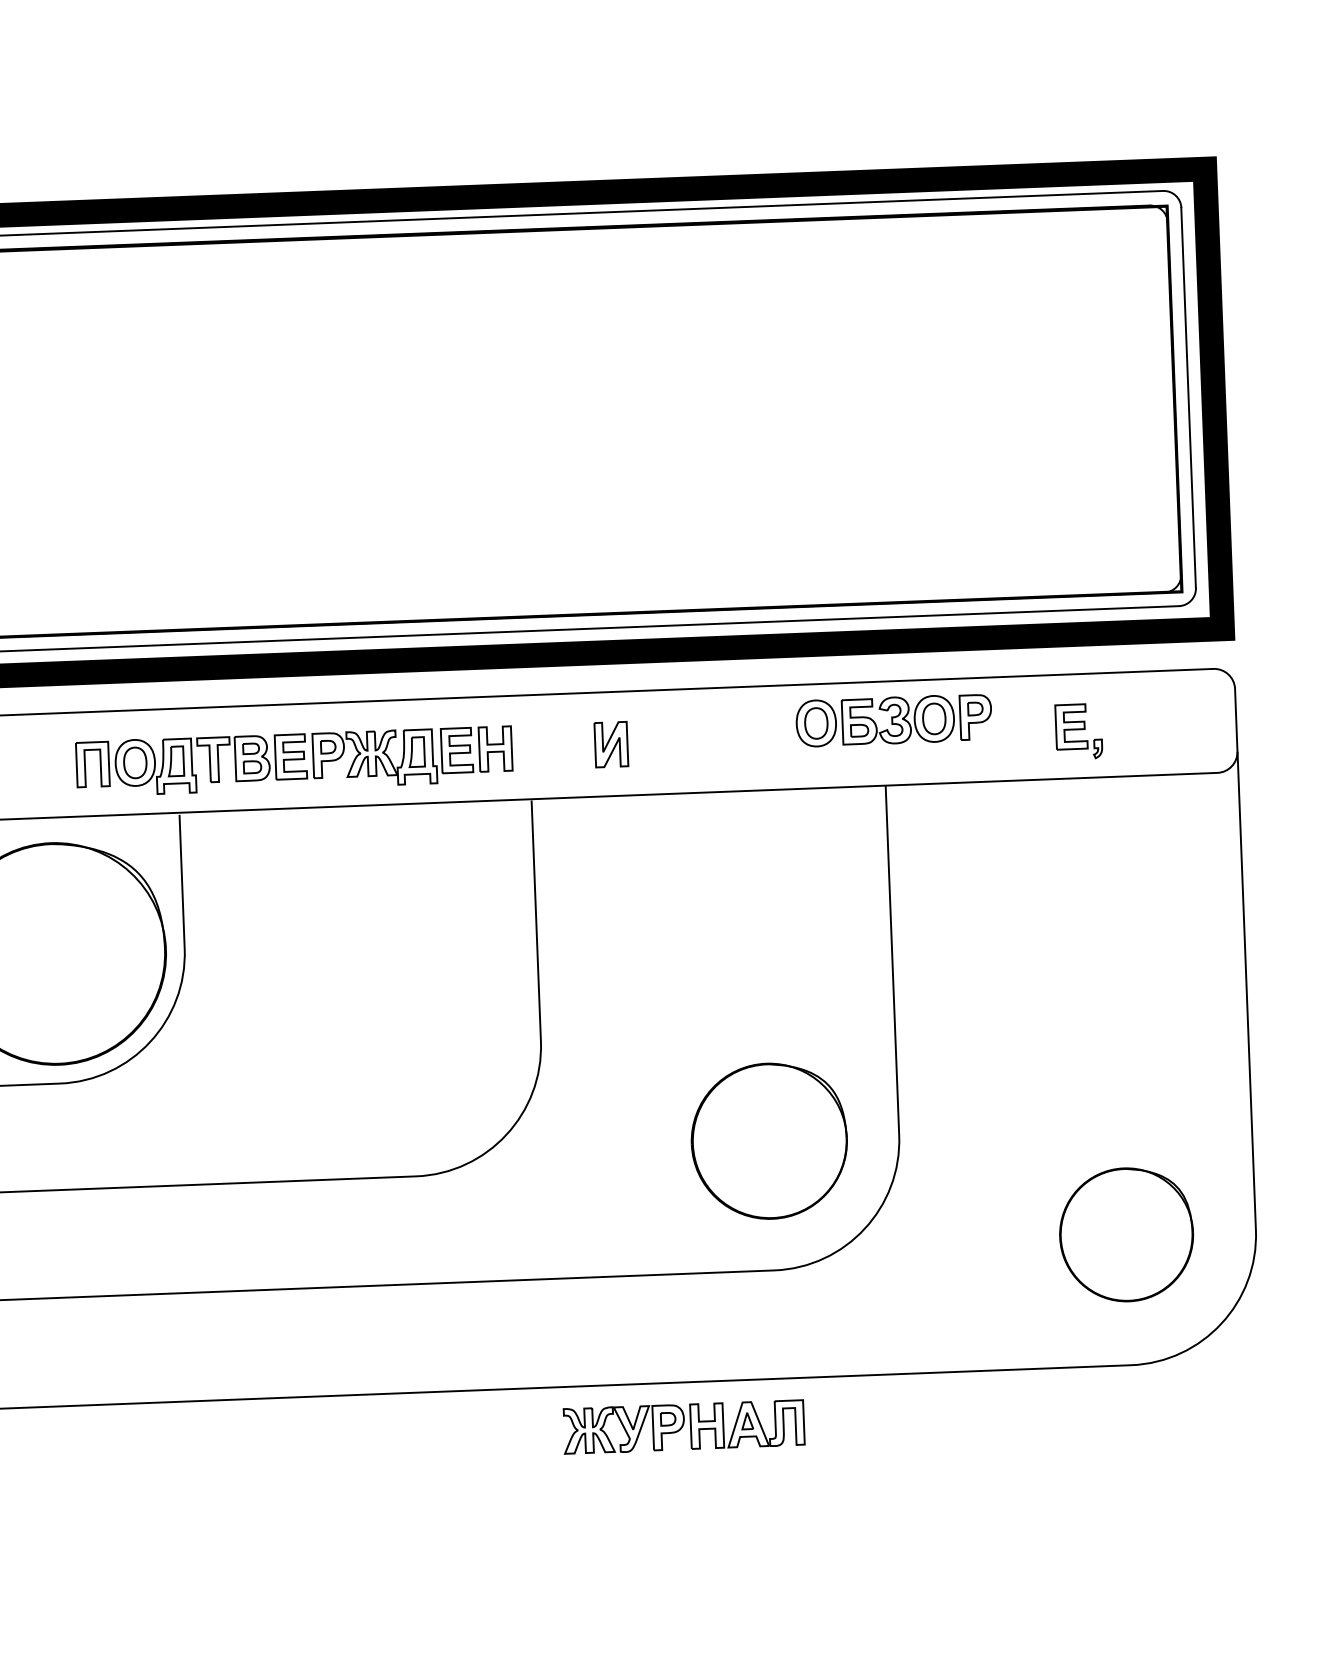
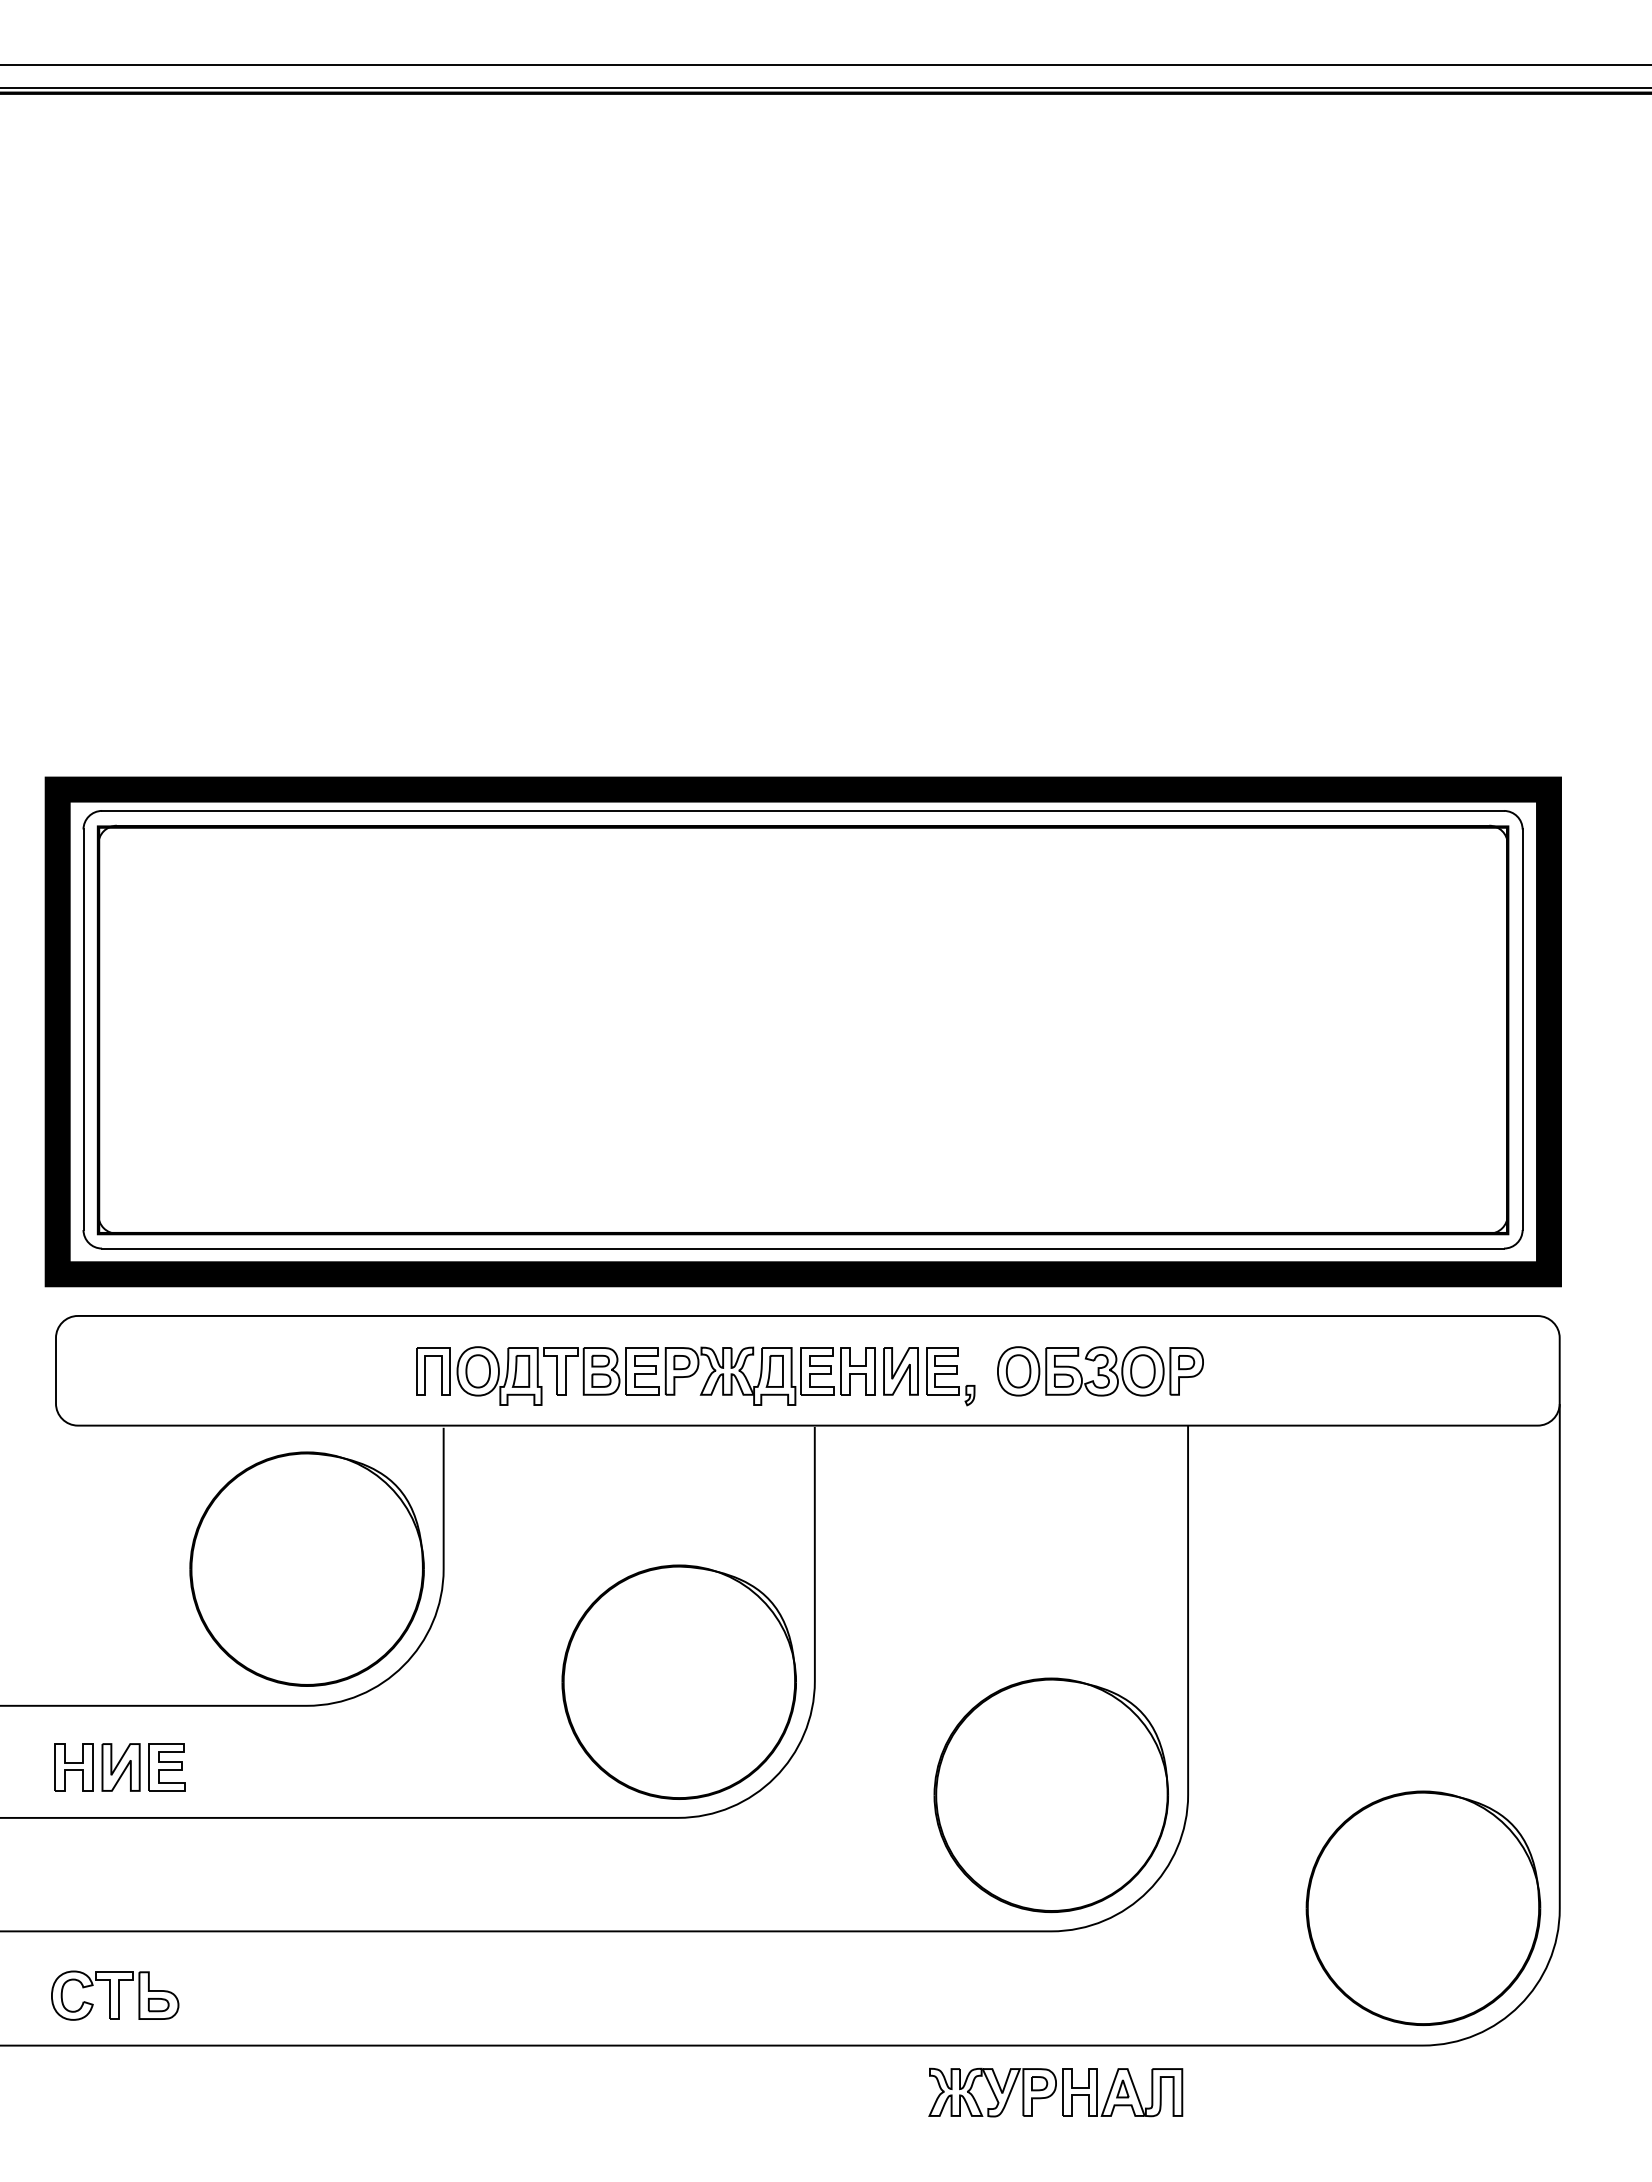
part: (894, 720) -> (1100, 1371), moved
part: (1078, 731) -> (950, 1376), moved
part: (294, 760) -> (645, 1375), moved
part: (411, 1046) -> (678, 1681), added
part: (768, 1140) -> (1050, 1794), size x1.43
part: (1126, 1234) -> (1423, 1907), size x1.67
part: (683, 1427) -> (1055, 2092), moved

